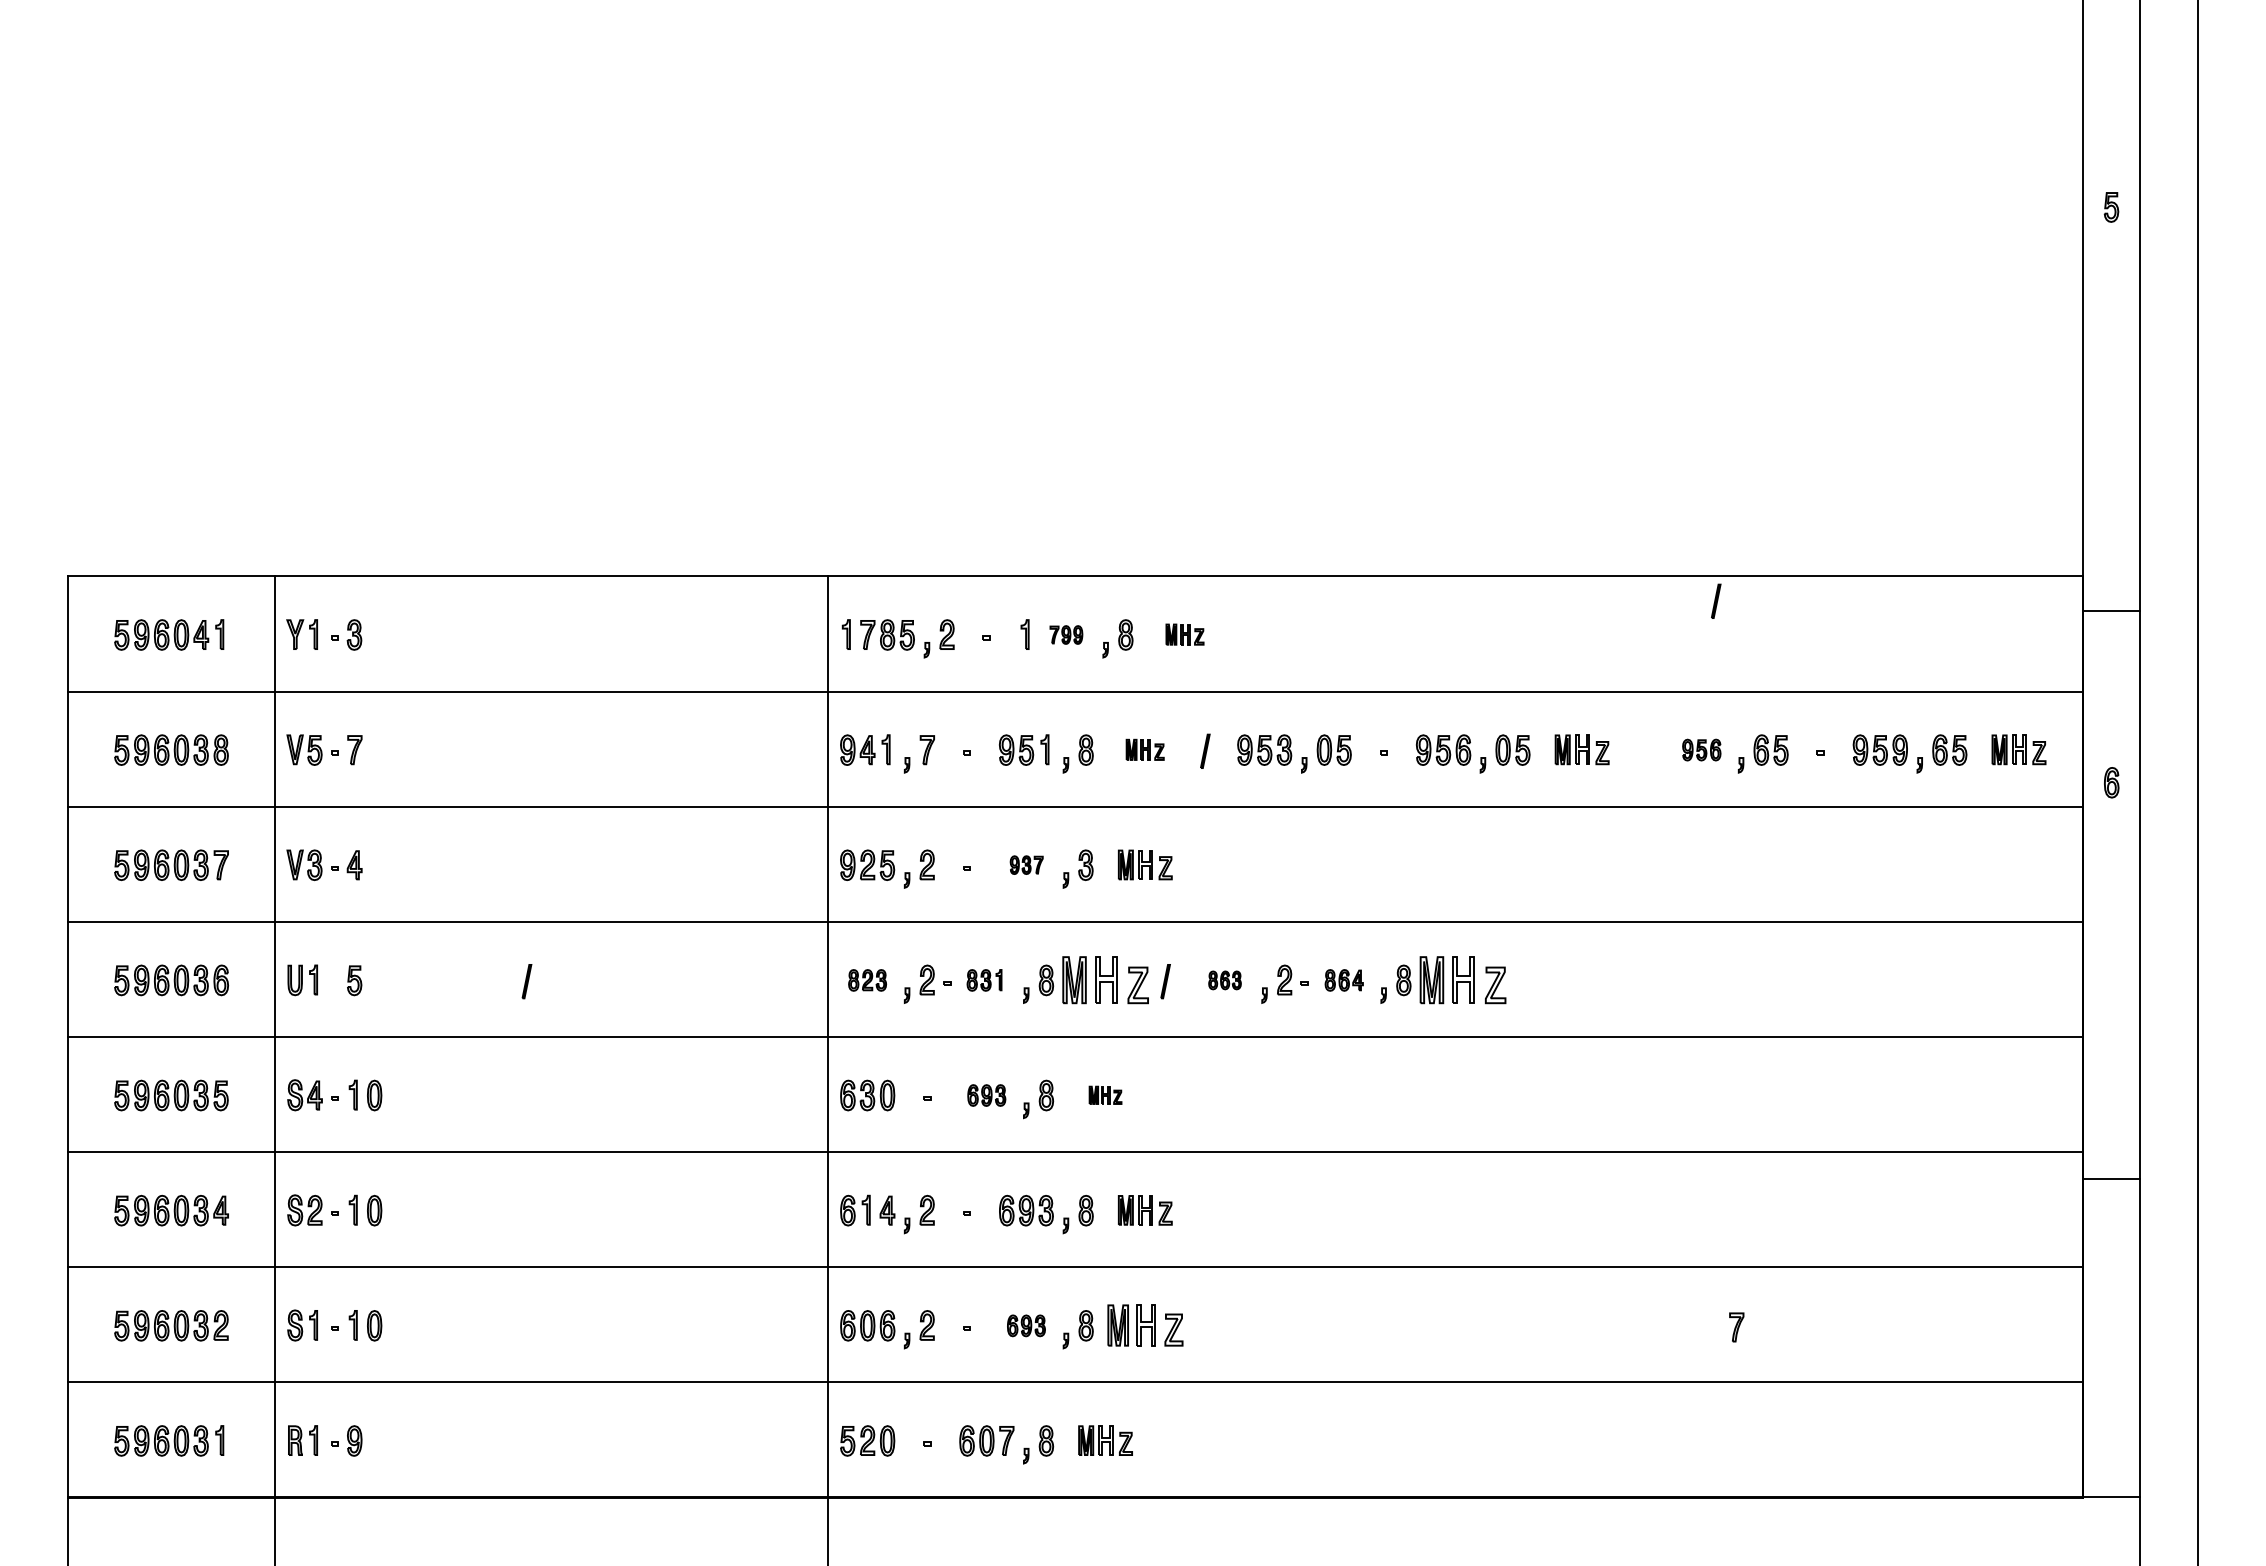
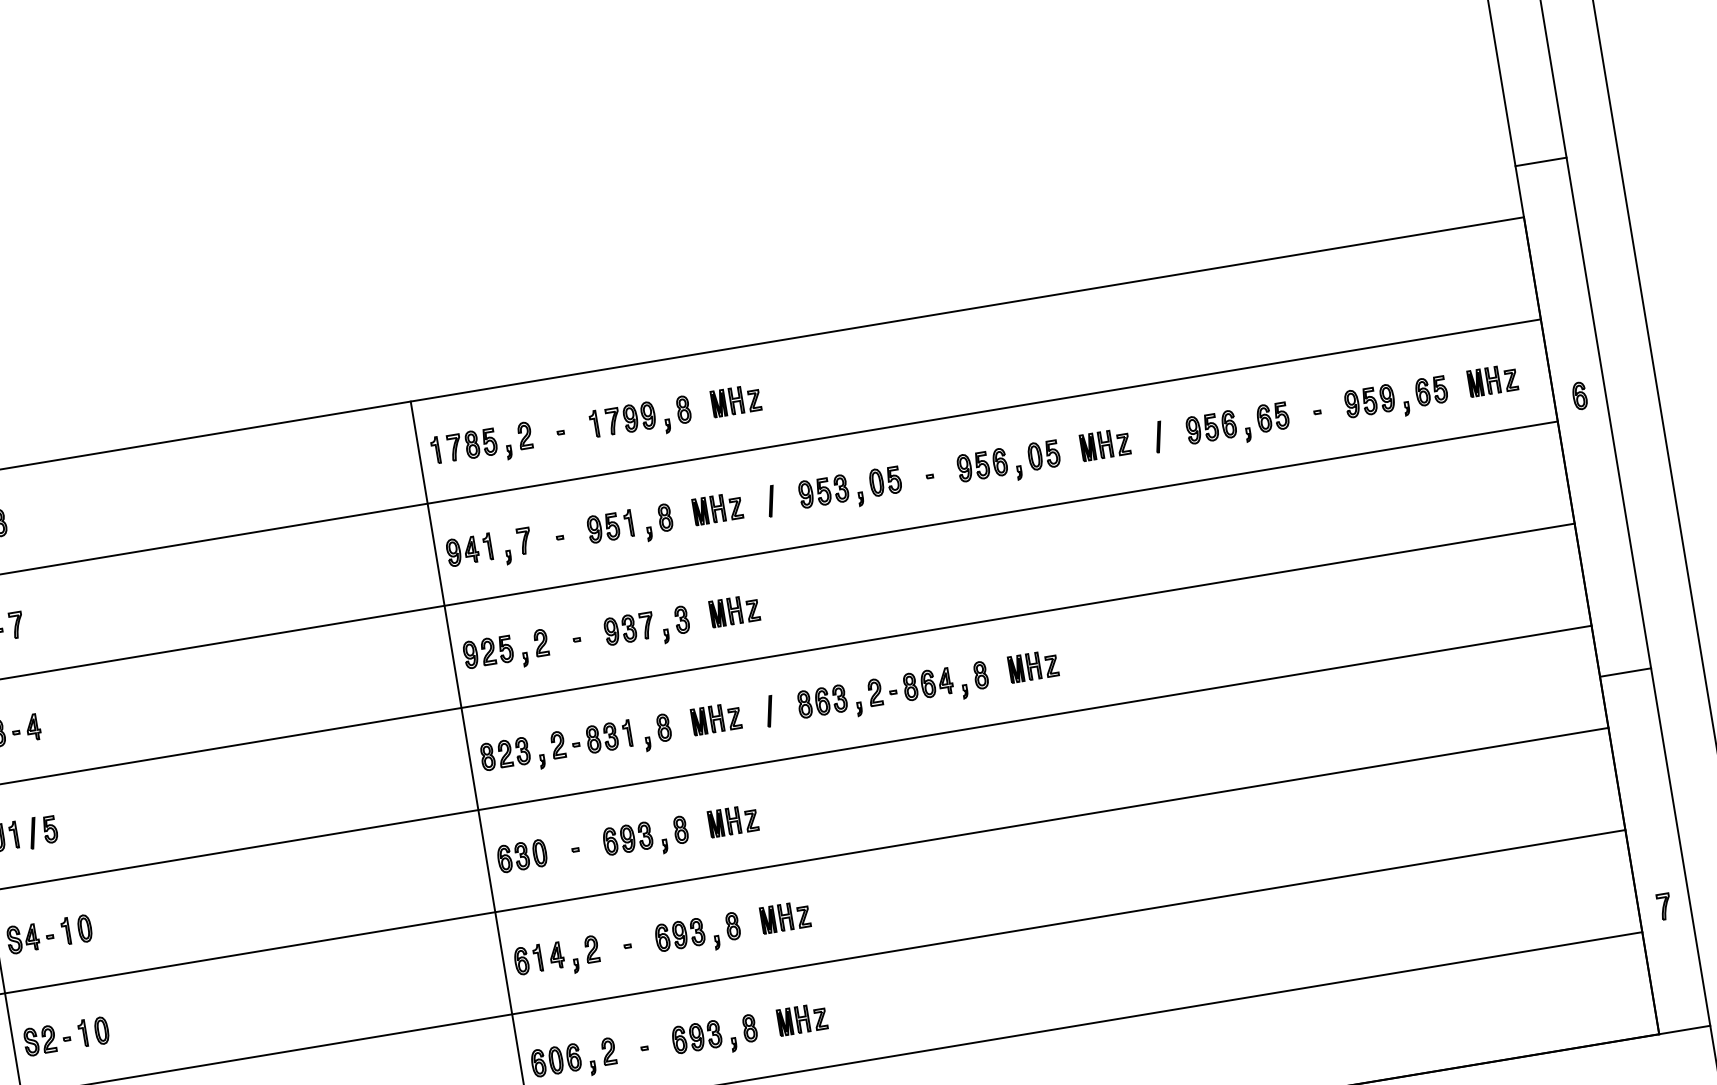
part: (1716, 600) -> (1158, 436), moved
line: (2111, 610) -> (1540, 161), moved
part: (1066, 634) -> (630, 418), size x1.67
part: (1184, 634) -> (735, 400), size x1.43
part: (1144, 749) -> (717, 508), size x1.43
part: (1701, 749) -> (1211, 426), size x1.43
part: (1026, 864) -> (629, 627), size x1.67
part: (1105, 979) -> (716, 718), size x0.62
part: (1462, 979) -> (1032, 665), size x0.62
part: (867, 980) -> (505, 754), size x1.43
part: (984, 980) -> (609, 736), size x1.43
part: (1224, 980) -> (821, 701), size x1.67
part: (1343, 980) -> (927, 684), size x1.43
part: (526, 981) -> (32, 833), moved
part: (986, 1095) -> (627, 838), size x1.43
part: (1105, 1095) -> (733, 821), size x1.67
line: (2111, 1179) -> (1625, 672), moved
part: (1026, 1325) -> (696, 1036), size x1.43
part: (1144, 1325) -> (801, 1019), size x0.71
part: (1736, 1327) -> (1664, 906), moved

